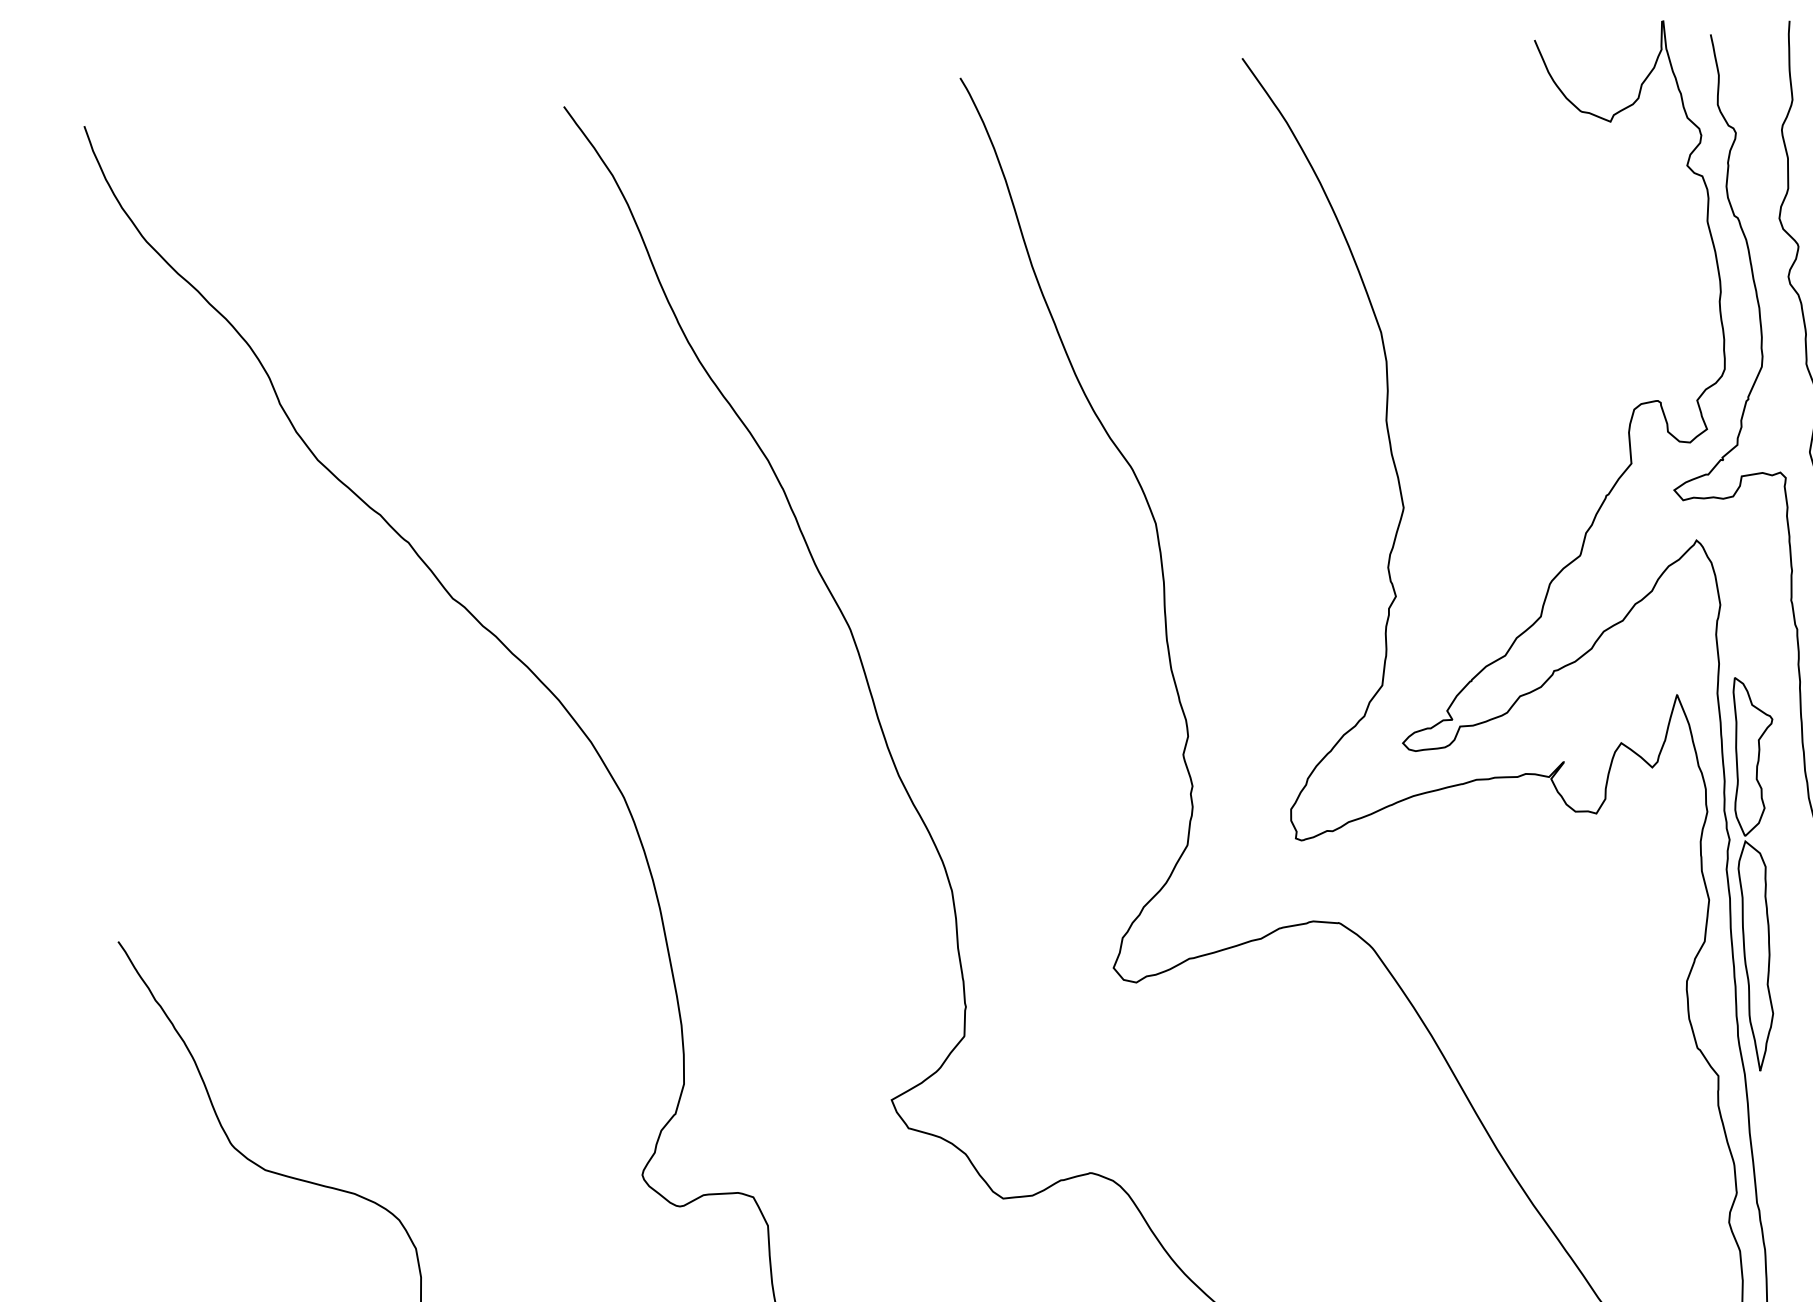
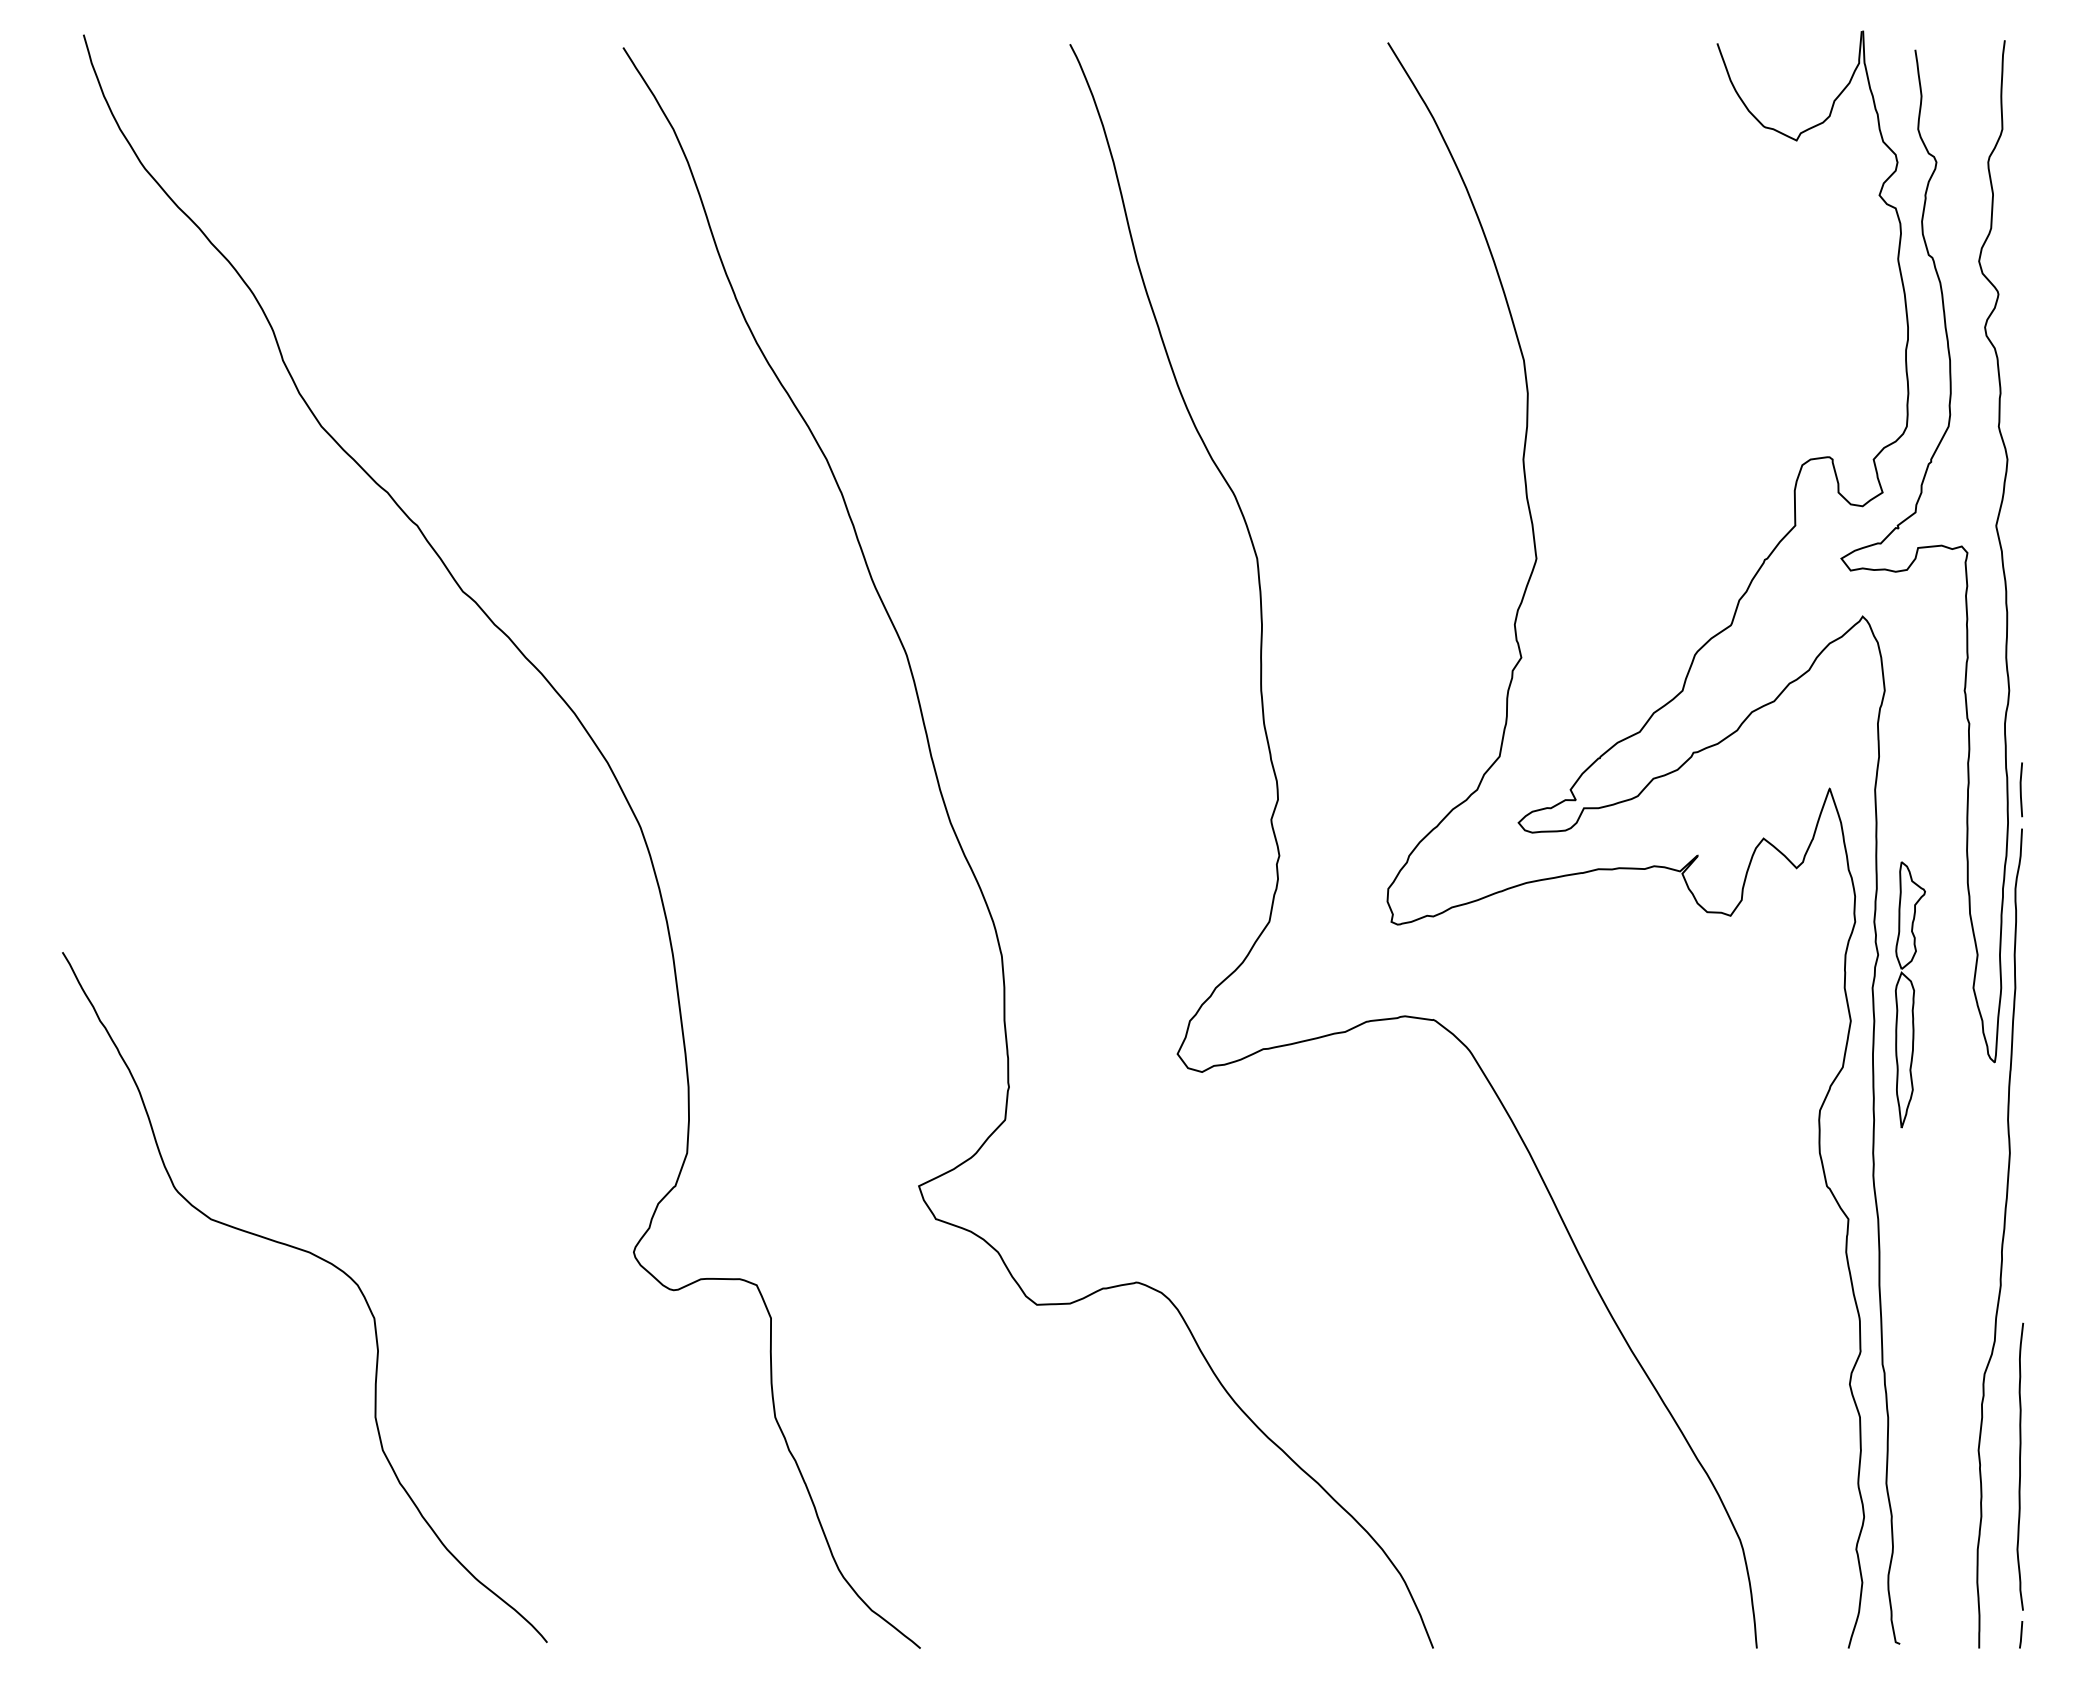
part: (1760, 873) -> (1910, 994), size x0.6

